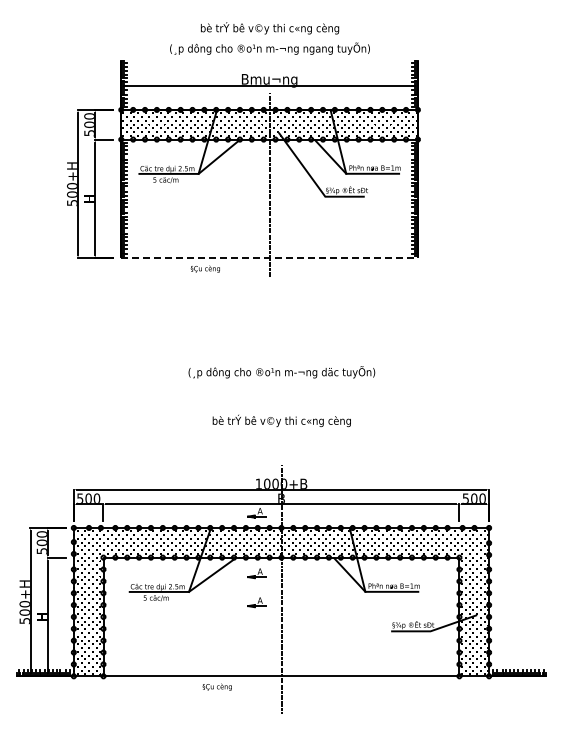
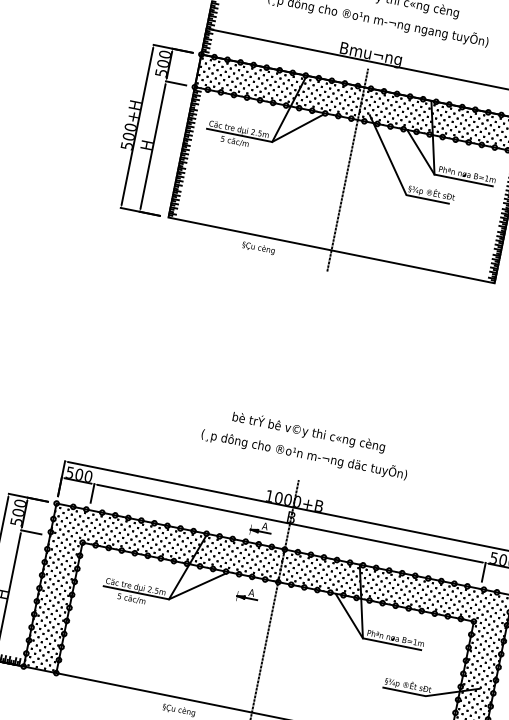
line: (270, 258) -> (332, 250), dashed -> solid
text: (281, 372) -> (304, 454), moved
part: (256, 602) -> (240, 625), removed

